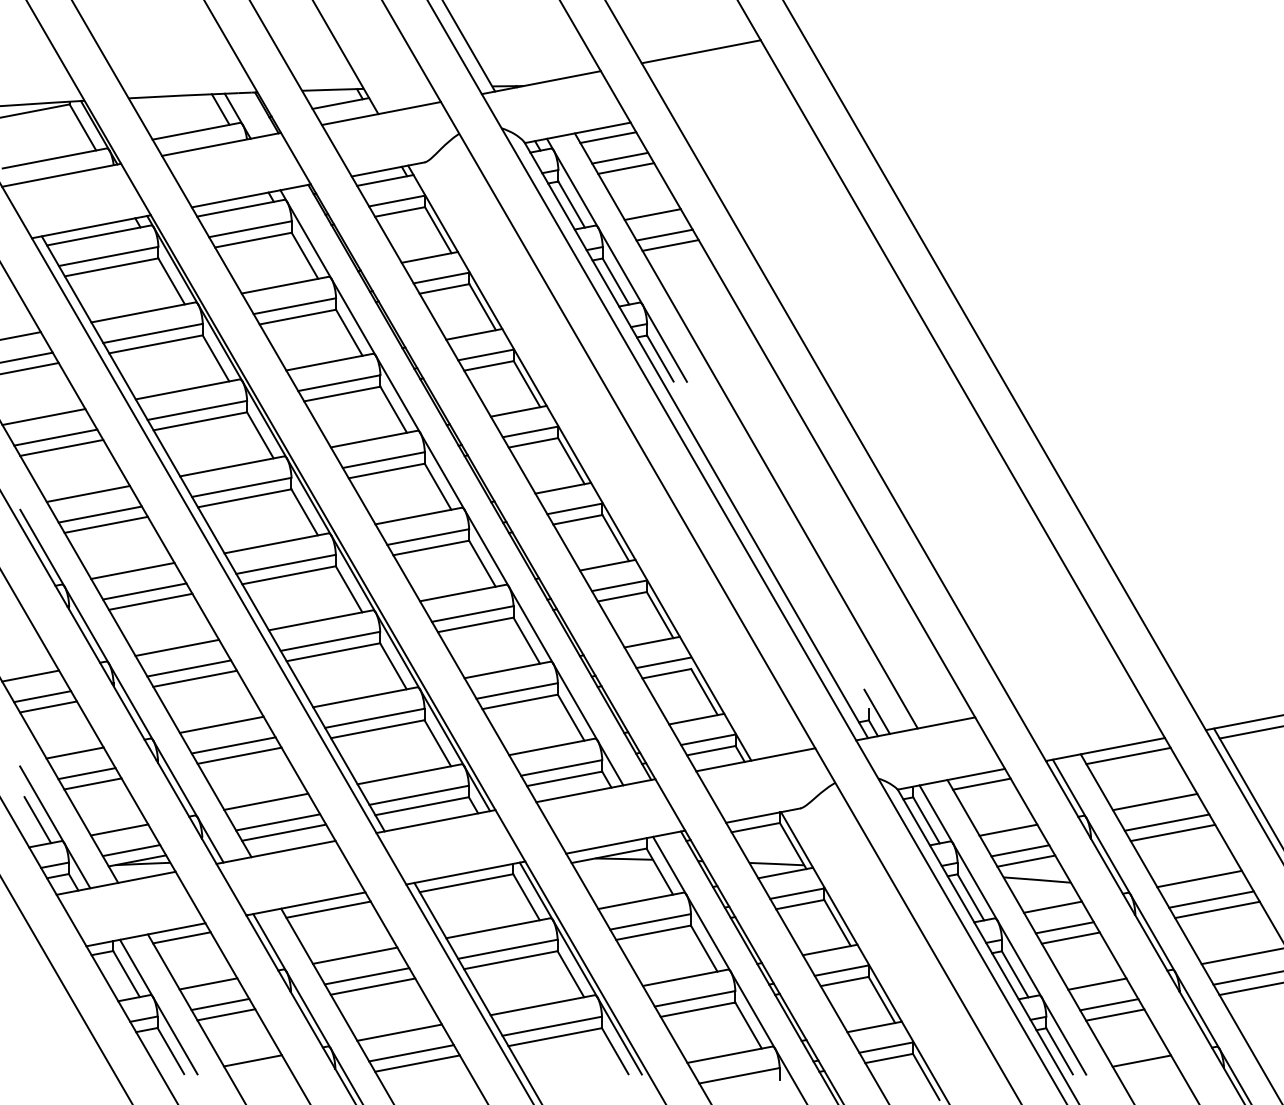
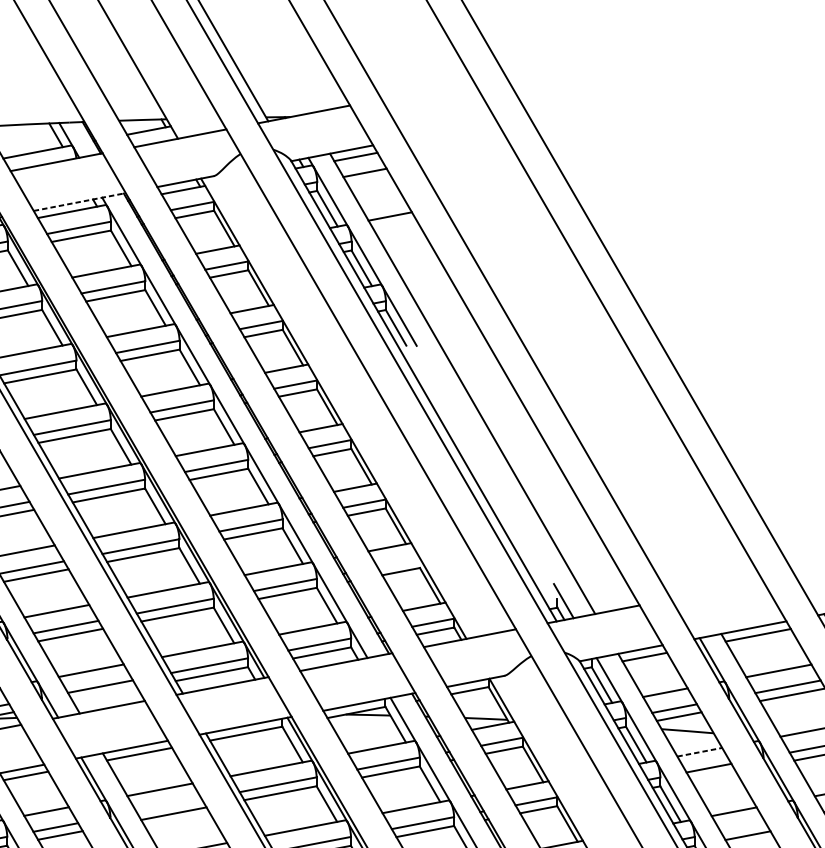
line: (700, 51) -> (427, 90), removed
line: (626, 168) -> (369, 180), removed
line: (251, 195) -> (79, 201), solid -> dashed
line: (664, 234) -> (399, 231), removed
line: (670, 245) -> (403, 240), removed
line: (663, 662) -> (398, 562), removed
line: (284, 832) -> (105, 694), removed
line: (1052, 907) -> (699, 752), solid -> dashed
line: (1070, 937) -> (713, 775), removed
line: (366, 976) -> (168, 805), removed
line: (1109, 1004) -> (743, 827), removed

